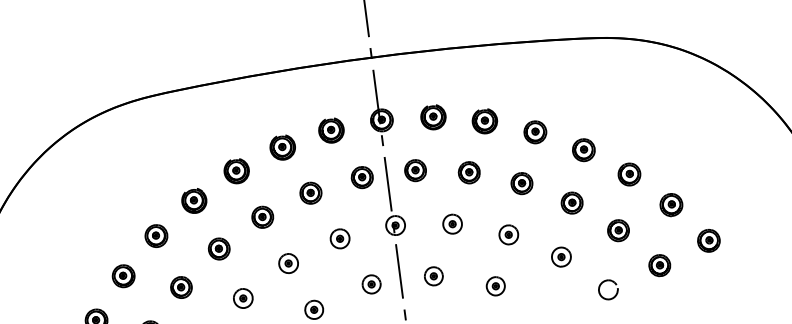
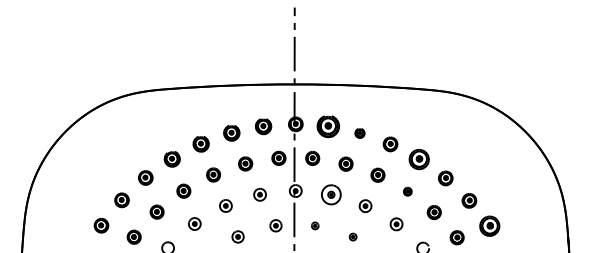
part: (432, 117) -> (327, 126), size x1.4
part: (484, 121) -> (359, 133), size x0.6
part: (584, 150) -> (419, 159), size x1.4
part: (571, 203) -> (407, 191), size x0.6
part: (452, 223) -> (331, 194), size x1.6
part: (708, 241) -> (489, 226), size x1.4
part: (432, 275) -> (314, 225), size x0.6
part: (494, 285) -> (352, 236), size x0.6

